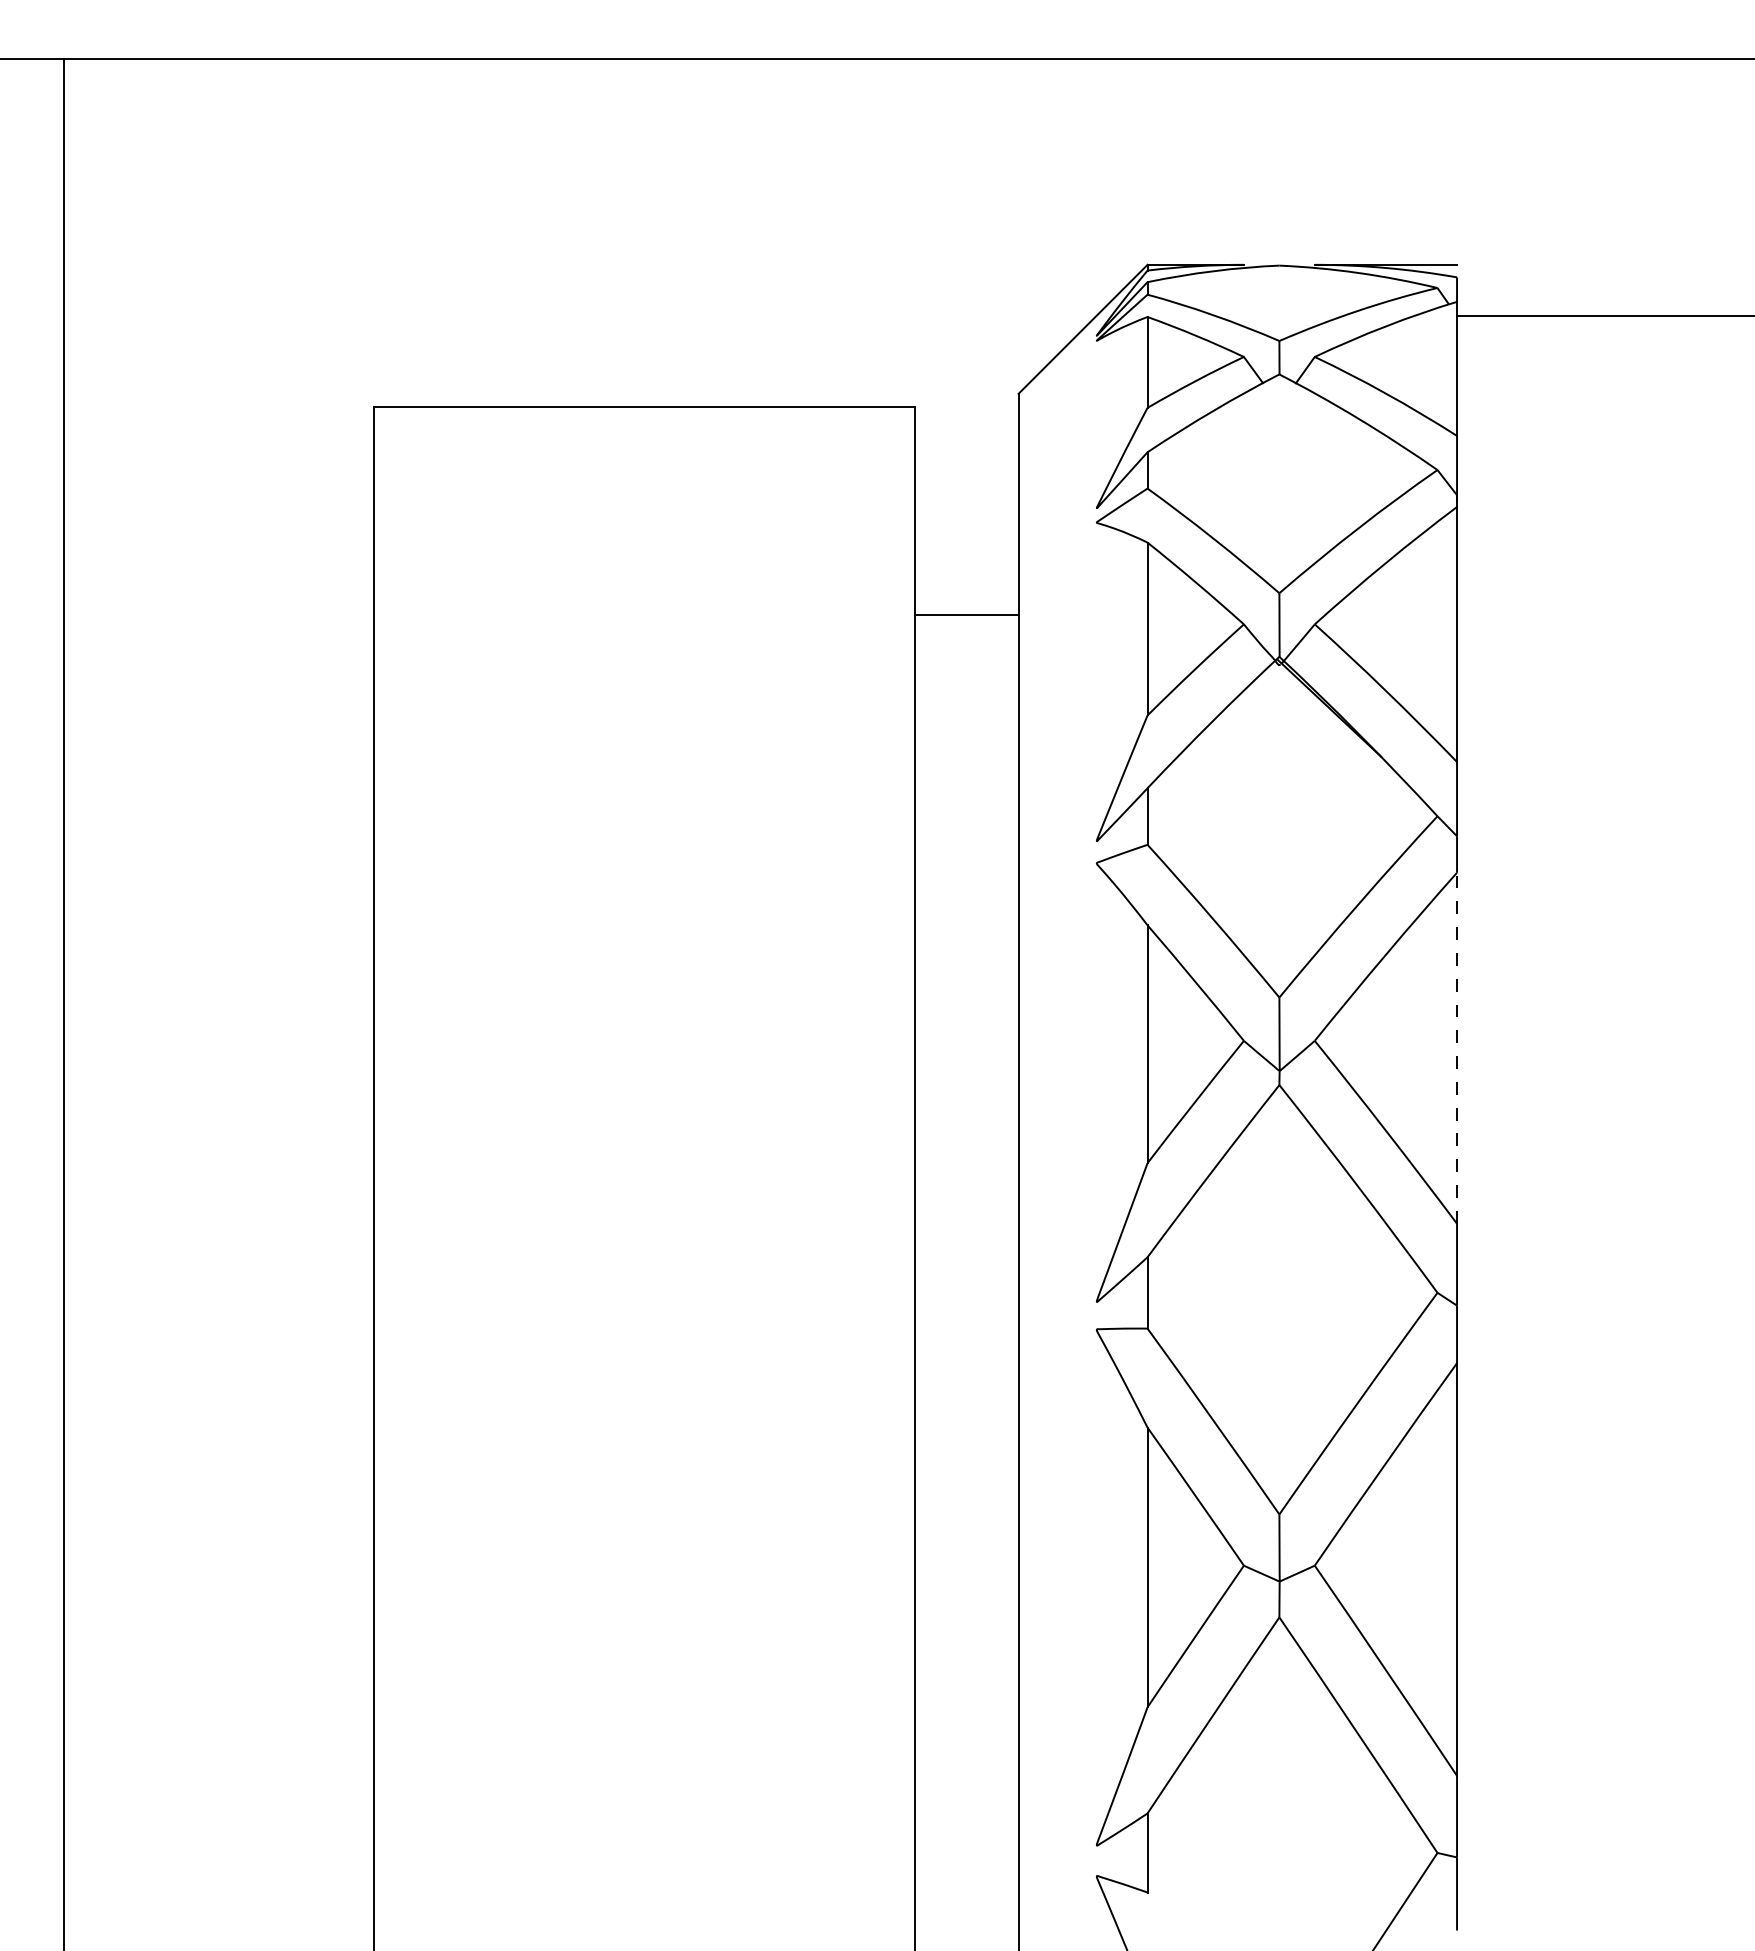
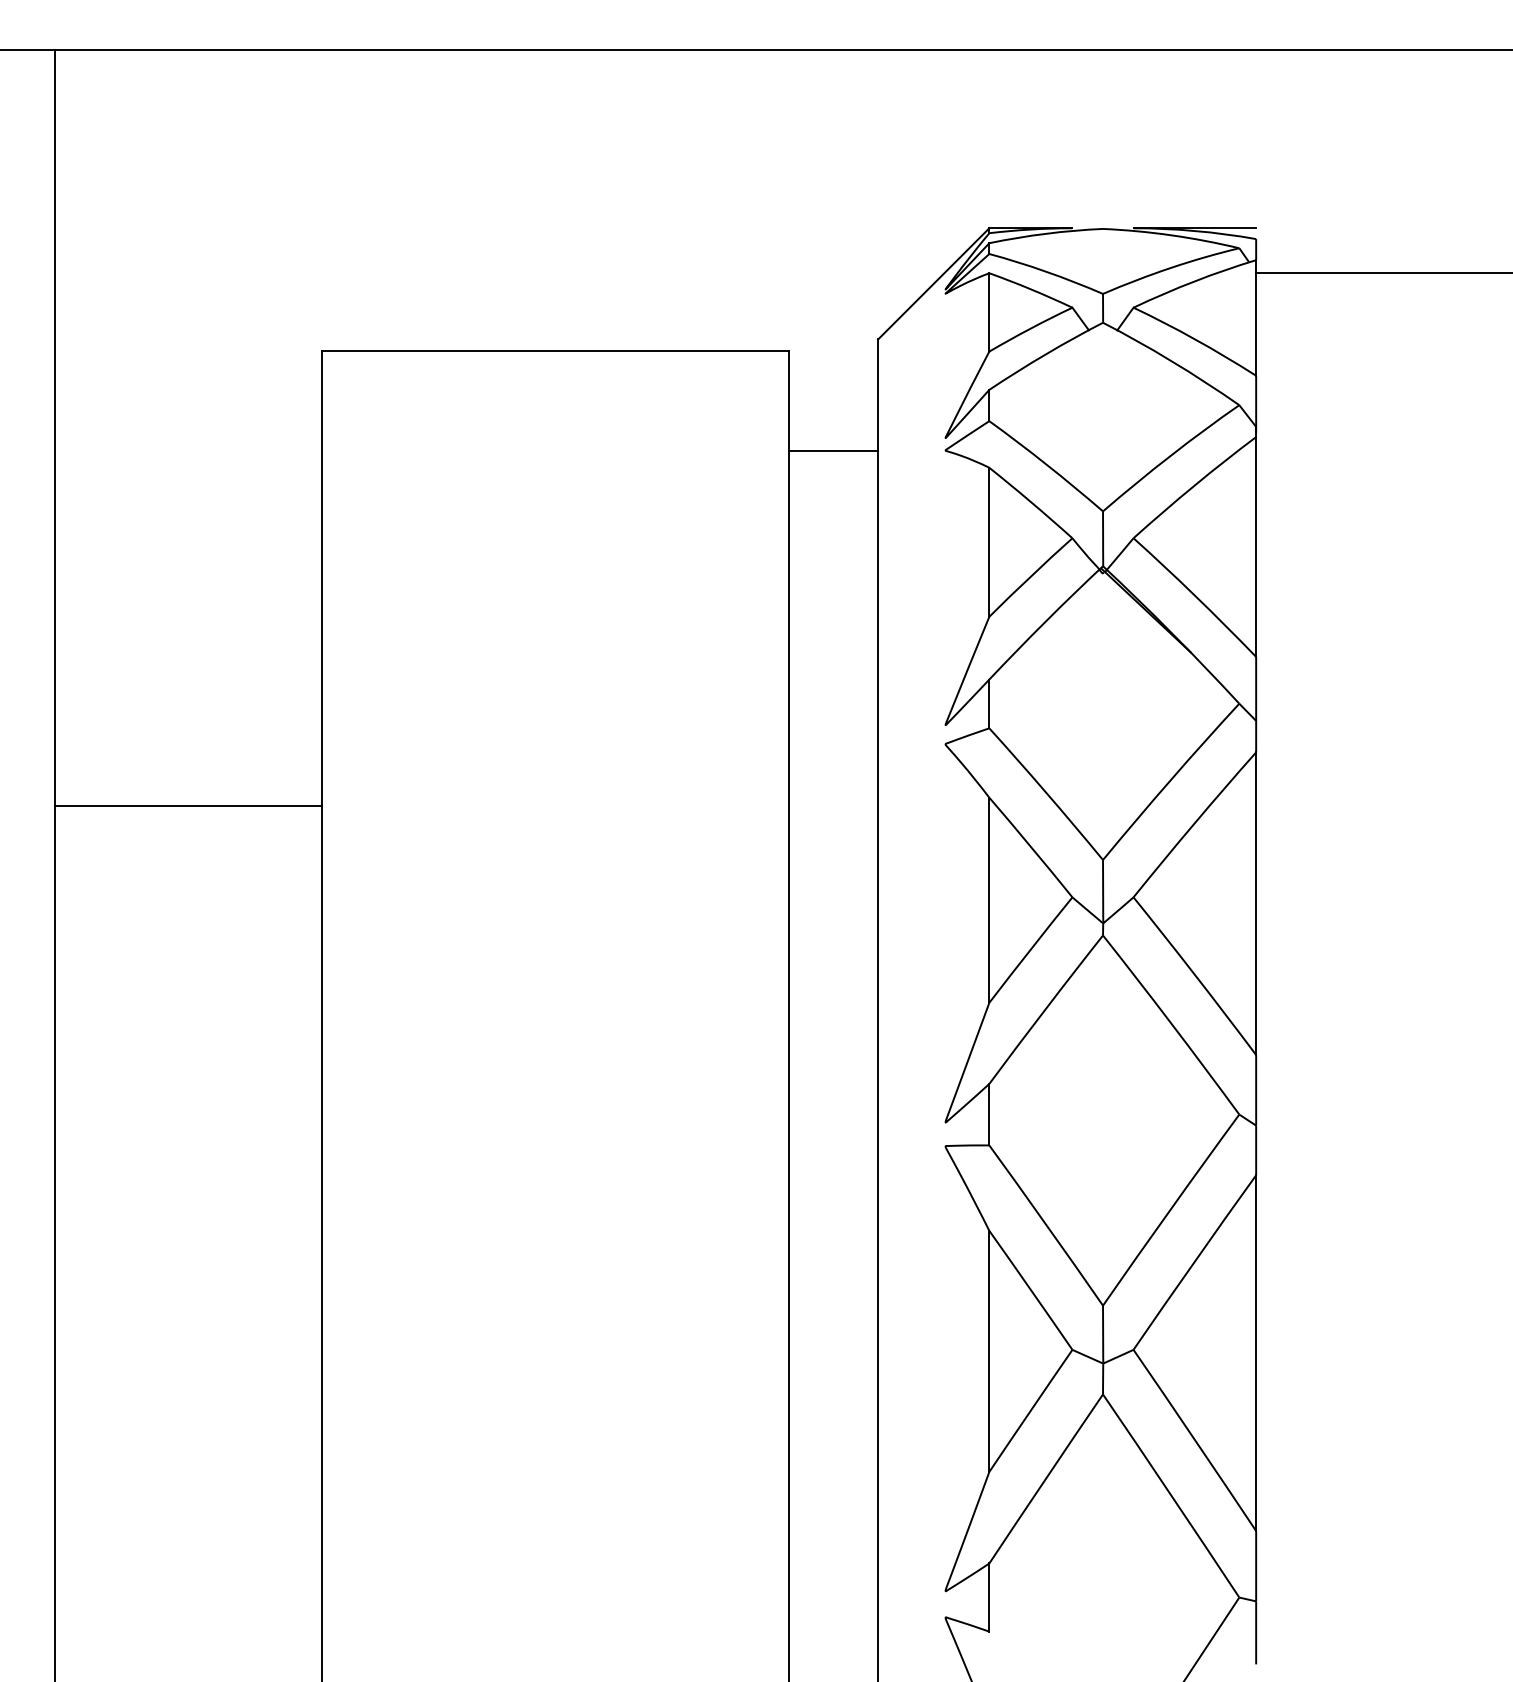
line: (966, 614) -> (833, 450), moved
line: (218, 935) -> (188, 806), added
line: (1457, 1047) -> (1256, 903), dashed -> solid

